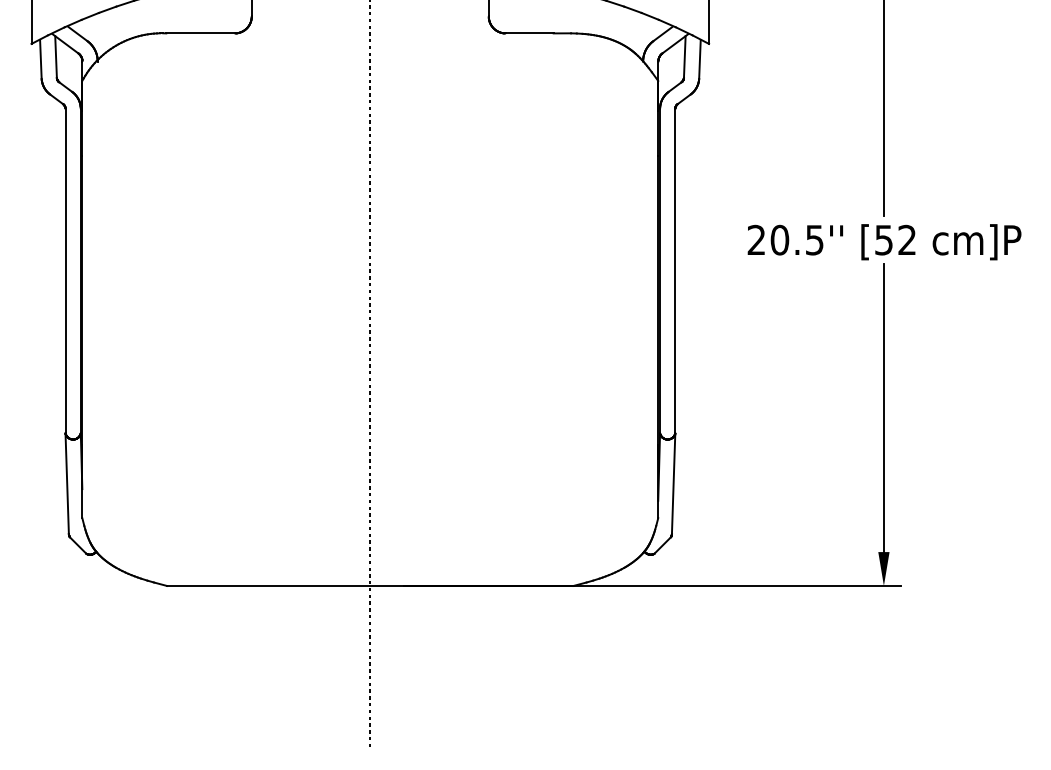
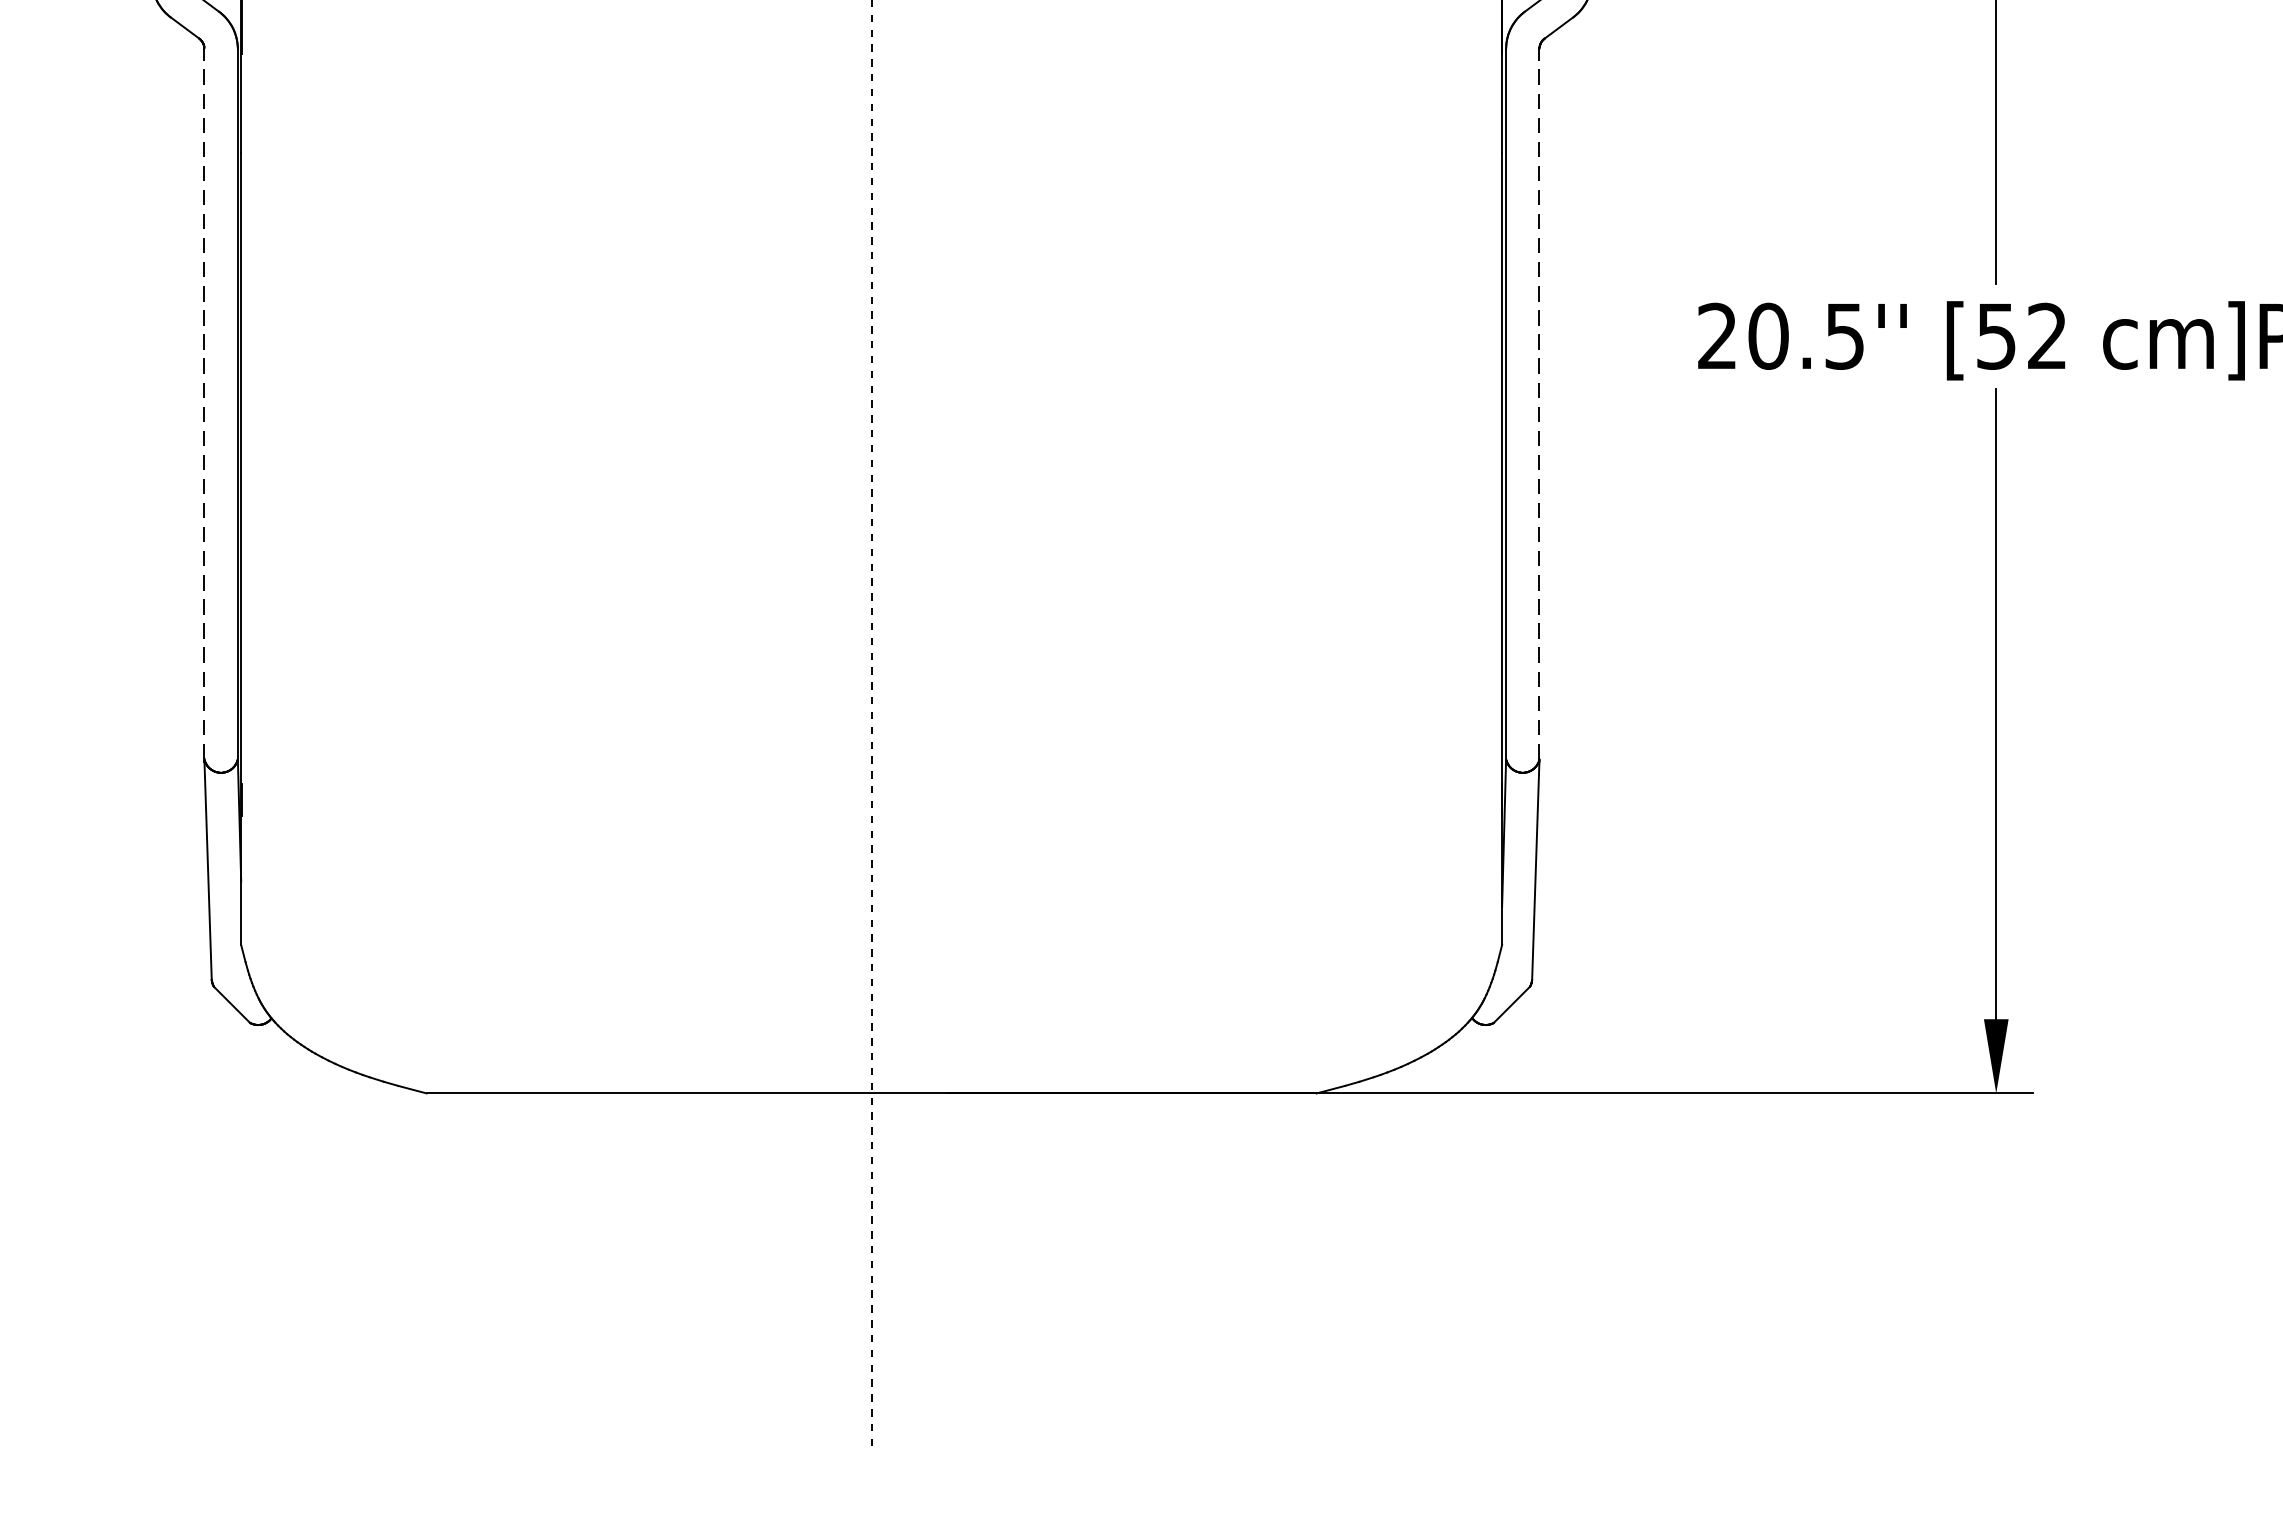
line: (65, 270) -> (204, 402), solid -> dashed
line: (675, 270) -> (1539, 402), solid -> dashed

